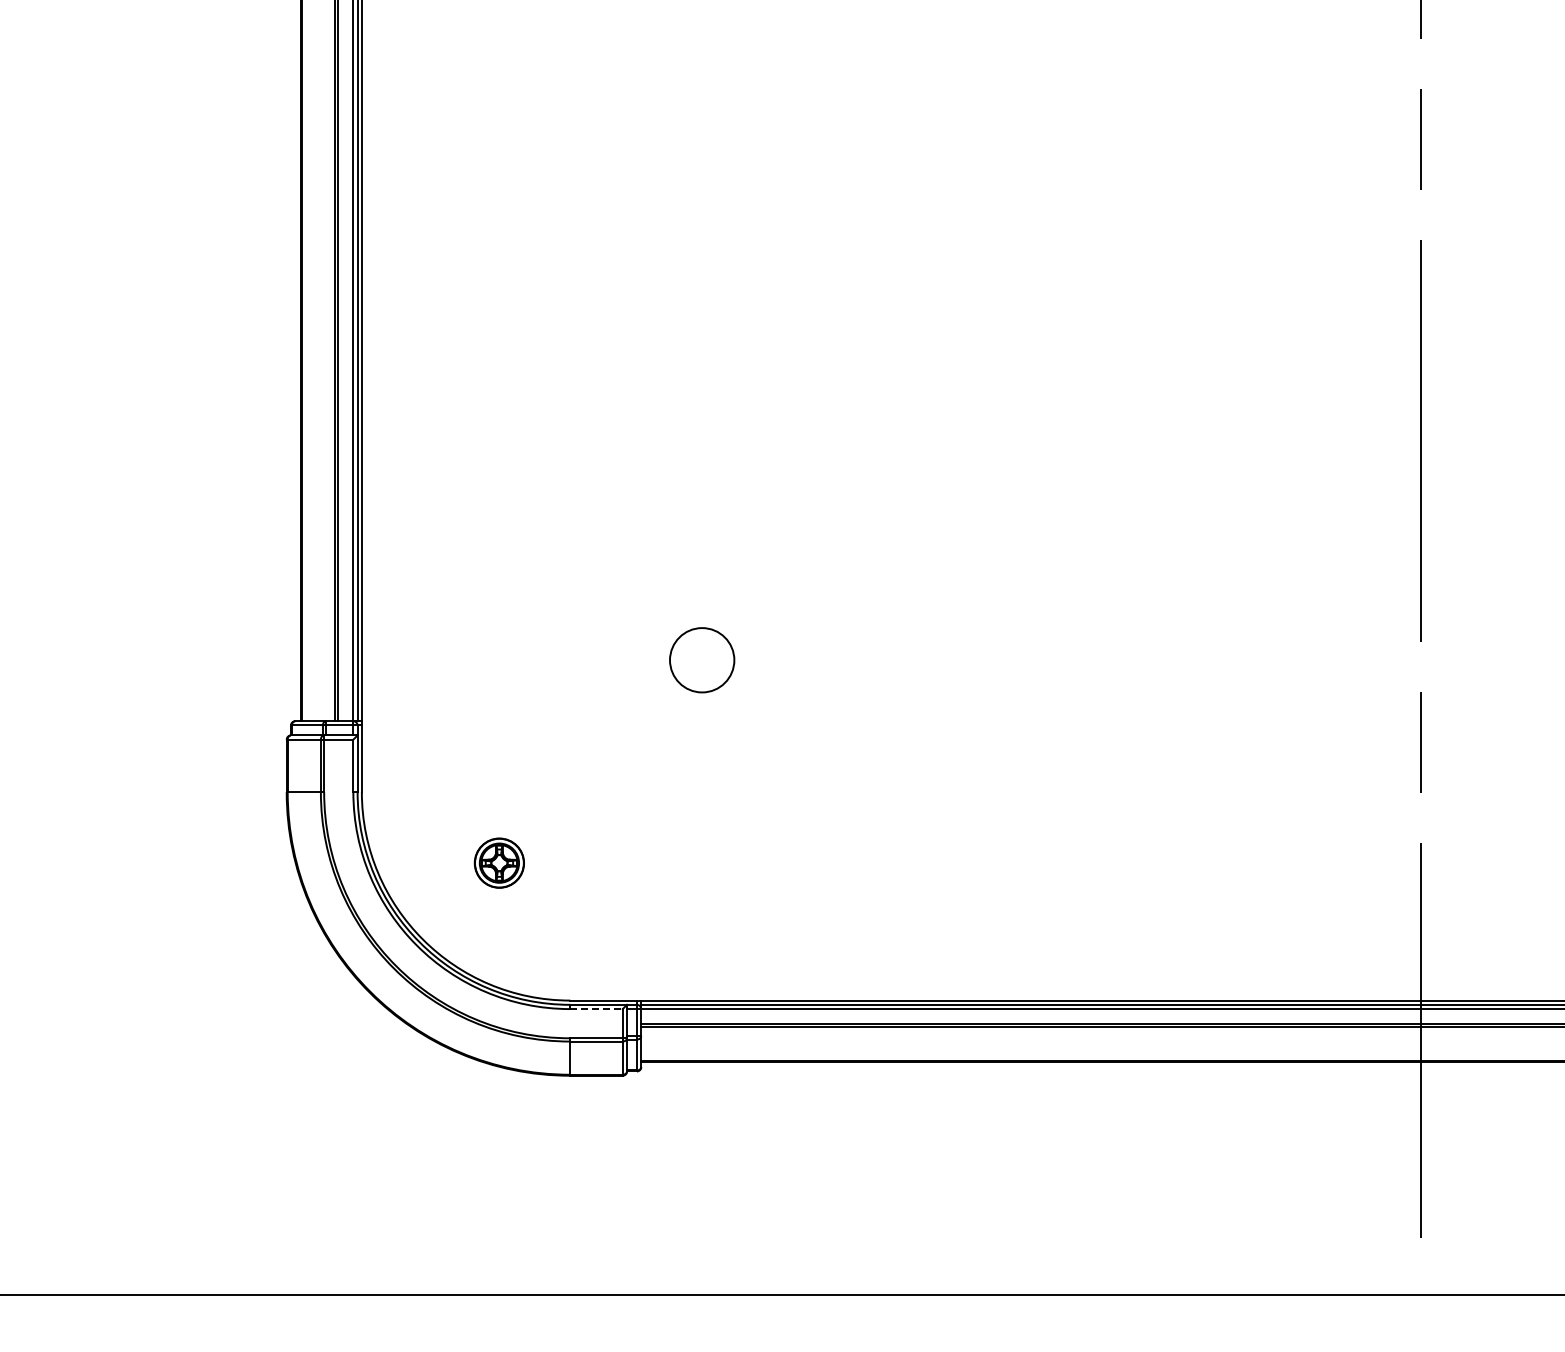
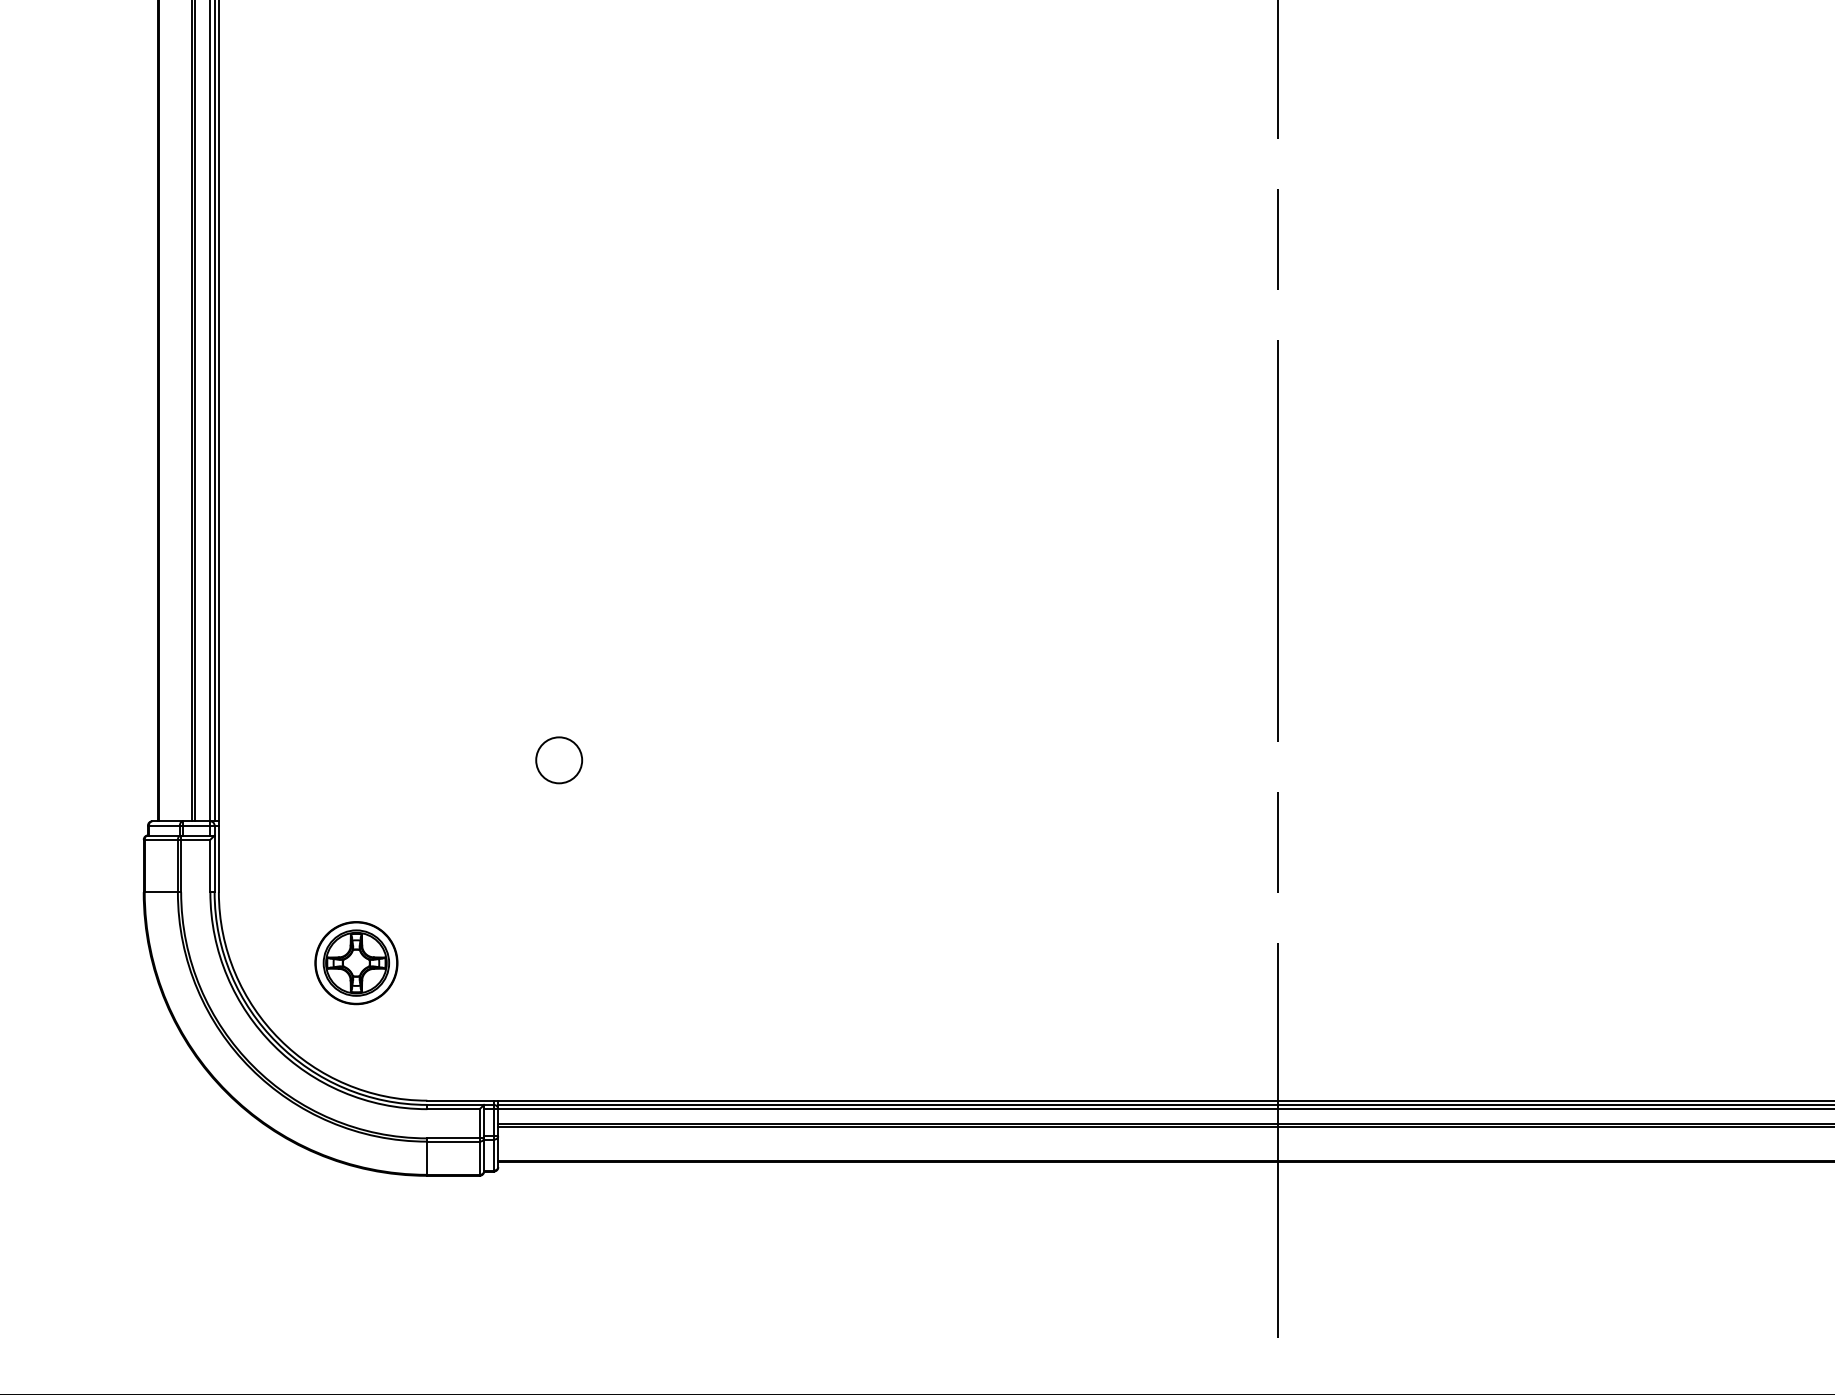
circle: (702, 660) -> (559, 760), size x0.71
part: (499, 863) -> (356, 963), size x1.67
line: (597, 1009) -> (454, 1109), dashed -> solid

